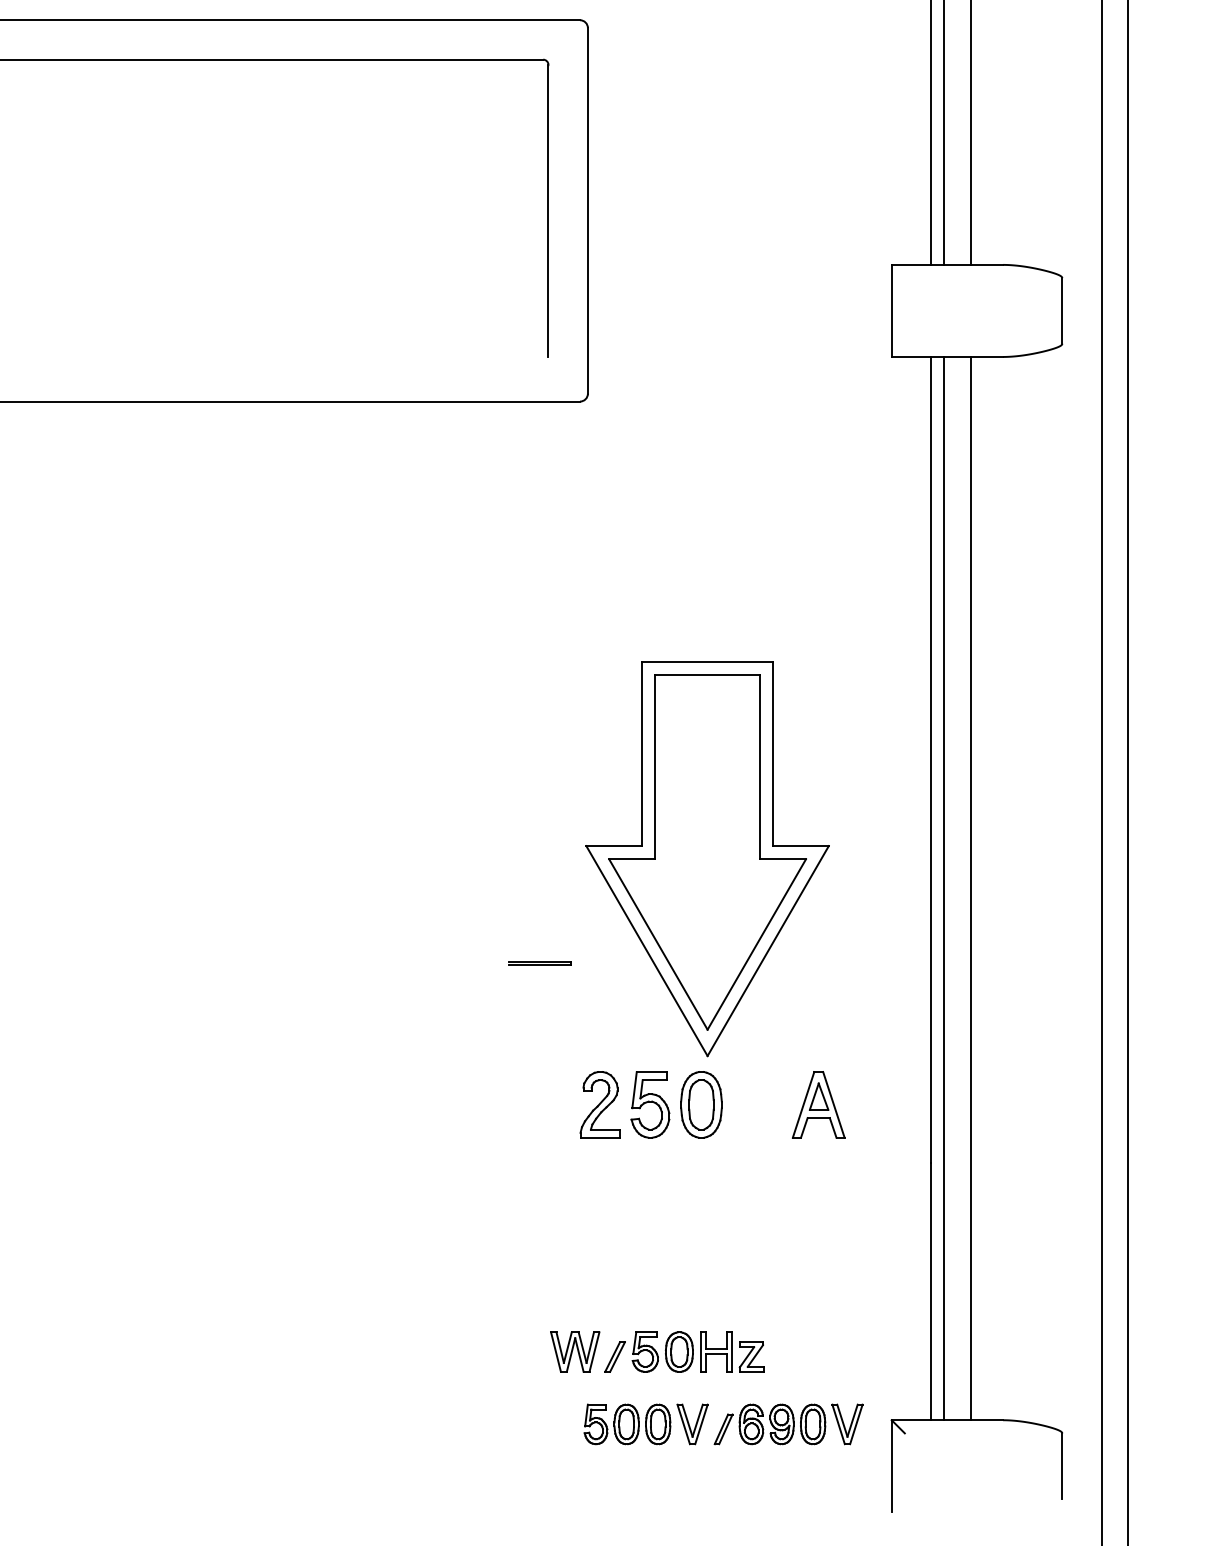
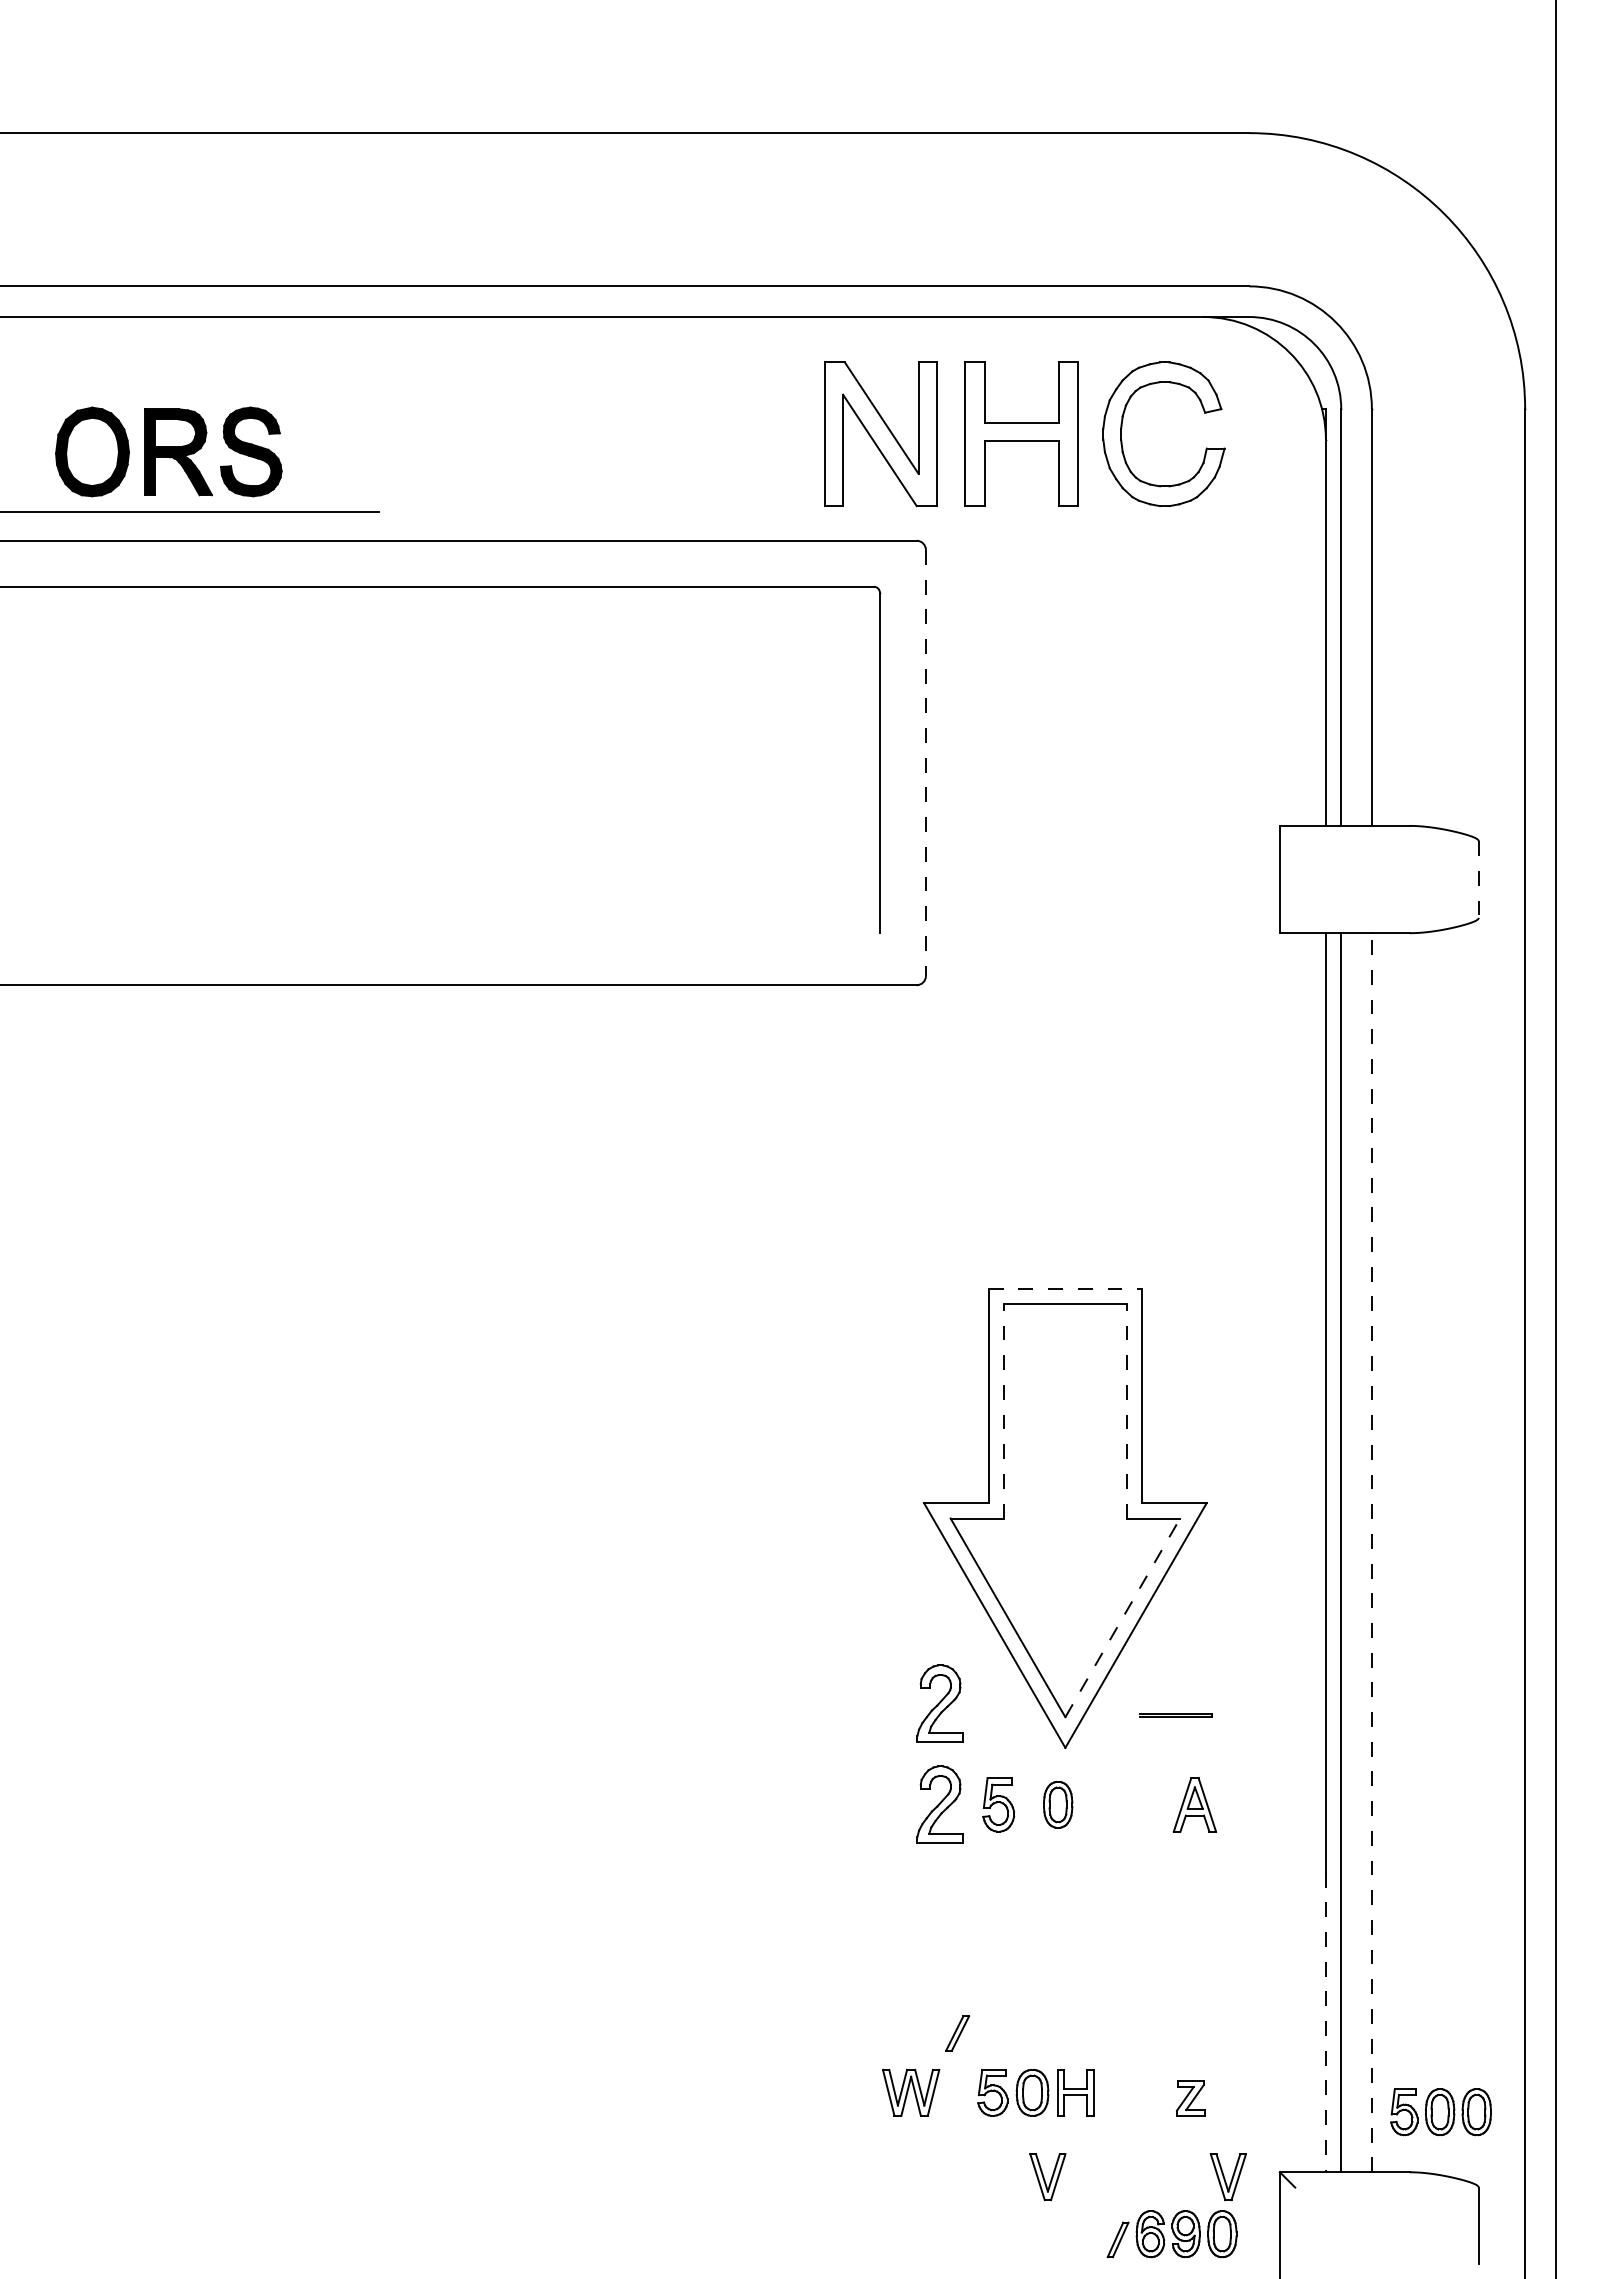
line: (587, 211) -> (925, 763), solid -> dashed
line: (1062, 311) -> (1478, 880), solid -> dashed
line: (707, 661) -> (1065, 1288), solid -> dashed
line: (655, 766) -> (1004, 1410), solid -> dashed
line: (760, 766) -> (1126, 1410), solid -> dashed
line: (970, 888) -> (1371, 1552), solid -> dashed
line: (756, 944) -> (1122, 1617), solid -> dashed
line: (539, 962) -> (1175, 1714), moved
part: (599, 1017) -> (939, 1703), added
part: (650, 1104) -> (998, 1804), size x0.7
part: (700, 1104) -> (1057, 1804), size x0.6
part: (818, 1104) -> (1194, 1804), size x0.7
line: (930, 1291) -> (1325, 2022), solid -> dashed
part: (615, 1356) -> (957, 2033), moved
part: (751, 1356) -> (1190, 2098), moved
part: (627, 1424) -> (1440, 2112), moved
part: (769, 1424) -> (1171, 2234), moved

